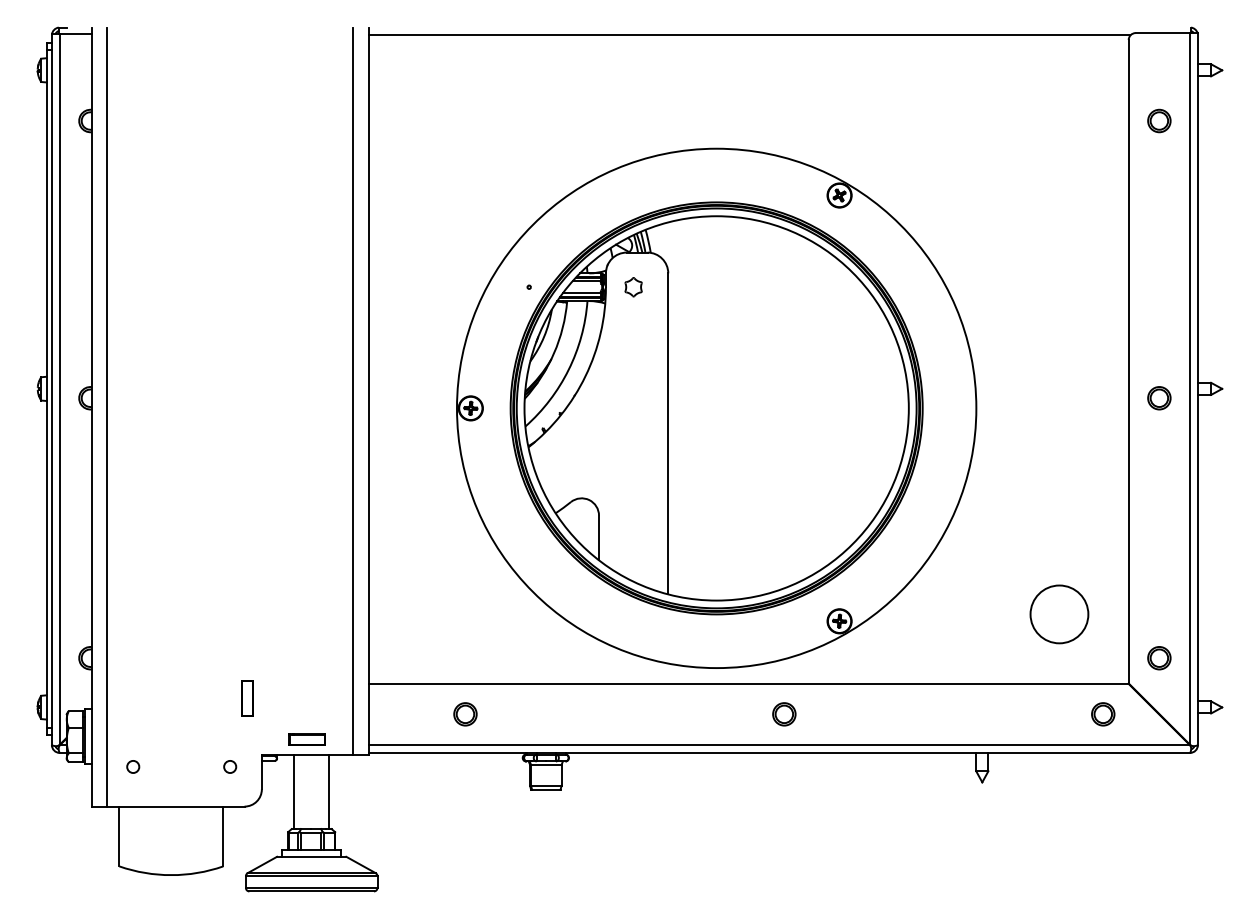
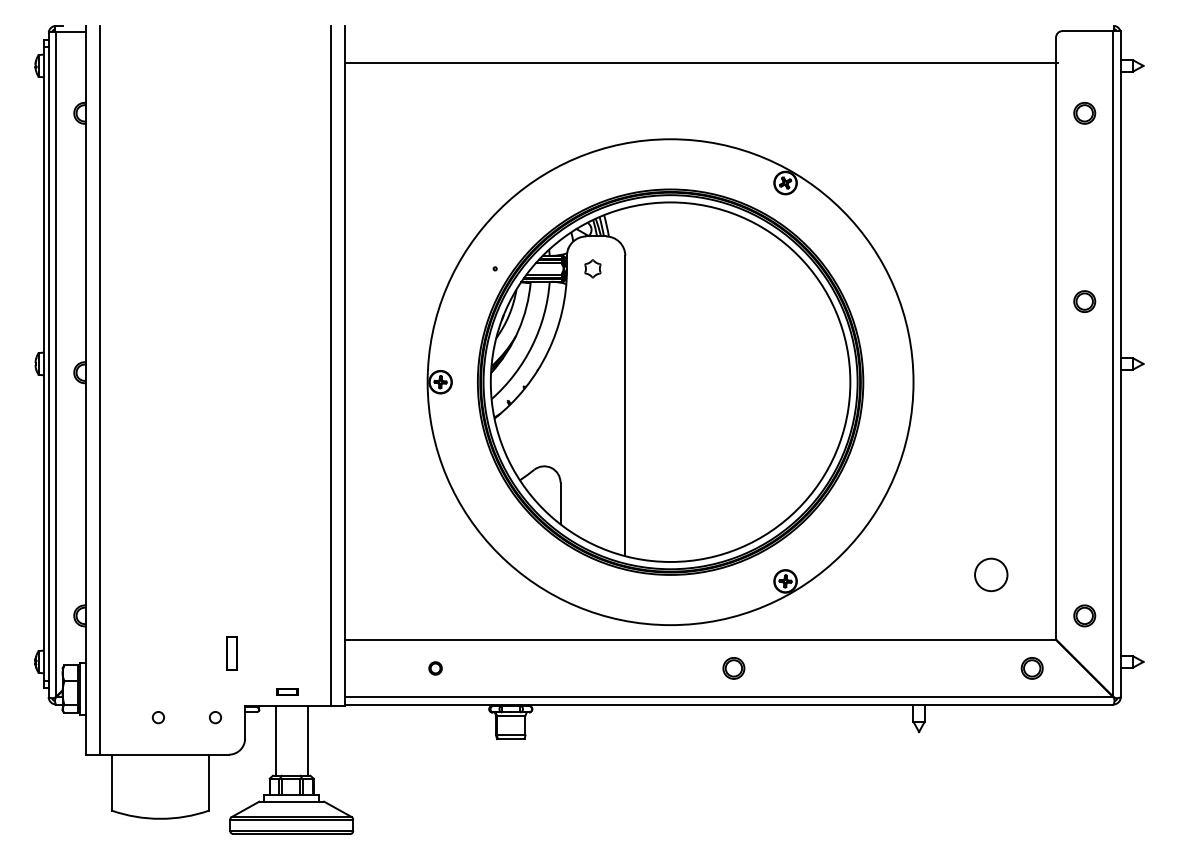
line: (749, 35) -> (701, 63), moved
part: (1159, 398) -> (1084, 301), moved
circle: (1059, 614) -> (991, 575), size x0.6
part: (465, 714) -> (435, 668), size x0.6
part: (306, 739) -> (286, 691), size x0.6
circle: (133, 766) -> (158, 717), moved

